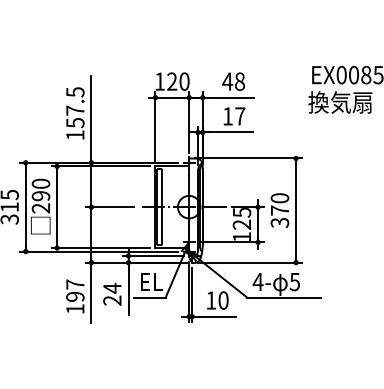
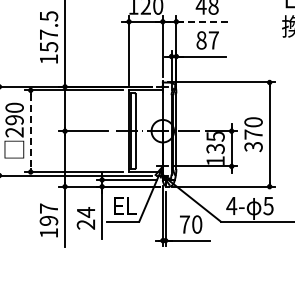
line: (228, 97) -> (202, 21), solid -> dashed
text: (228, 116) -> (202, 40), 17 -> 87
line: (57, 207) -> (31, 131), solid -> dashed
text: (242, 224) -> (216, 148), 125 -> 135
text: (211, 300) -> (185, 224), 10 -> 70

